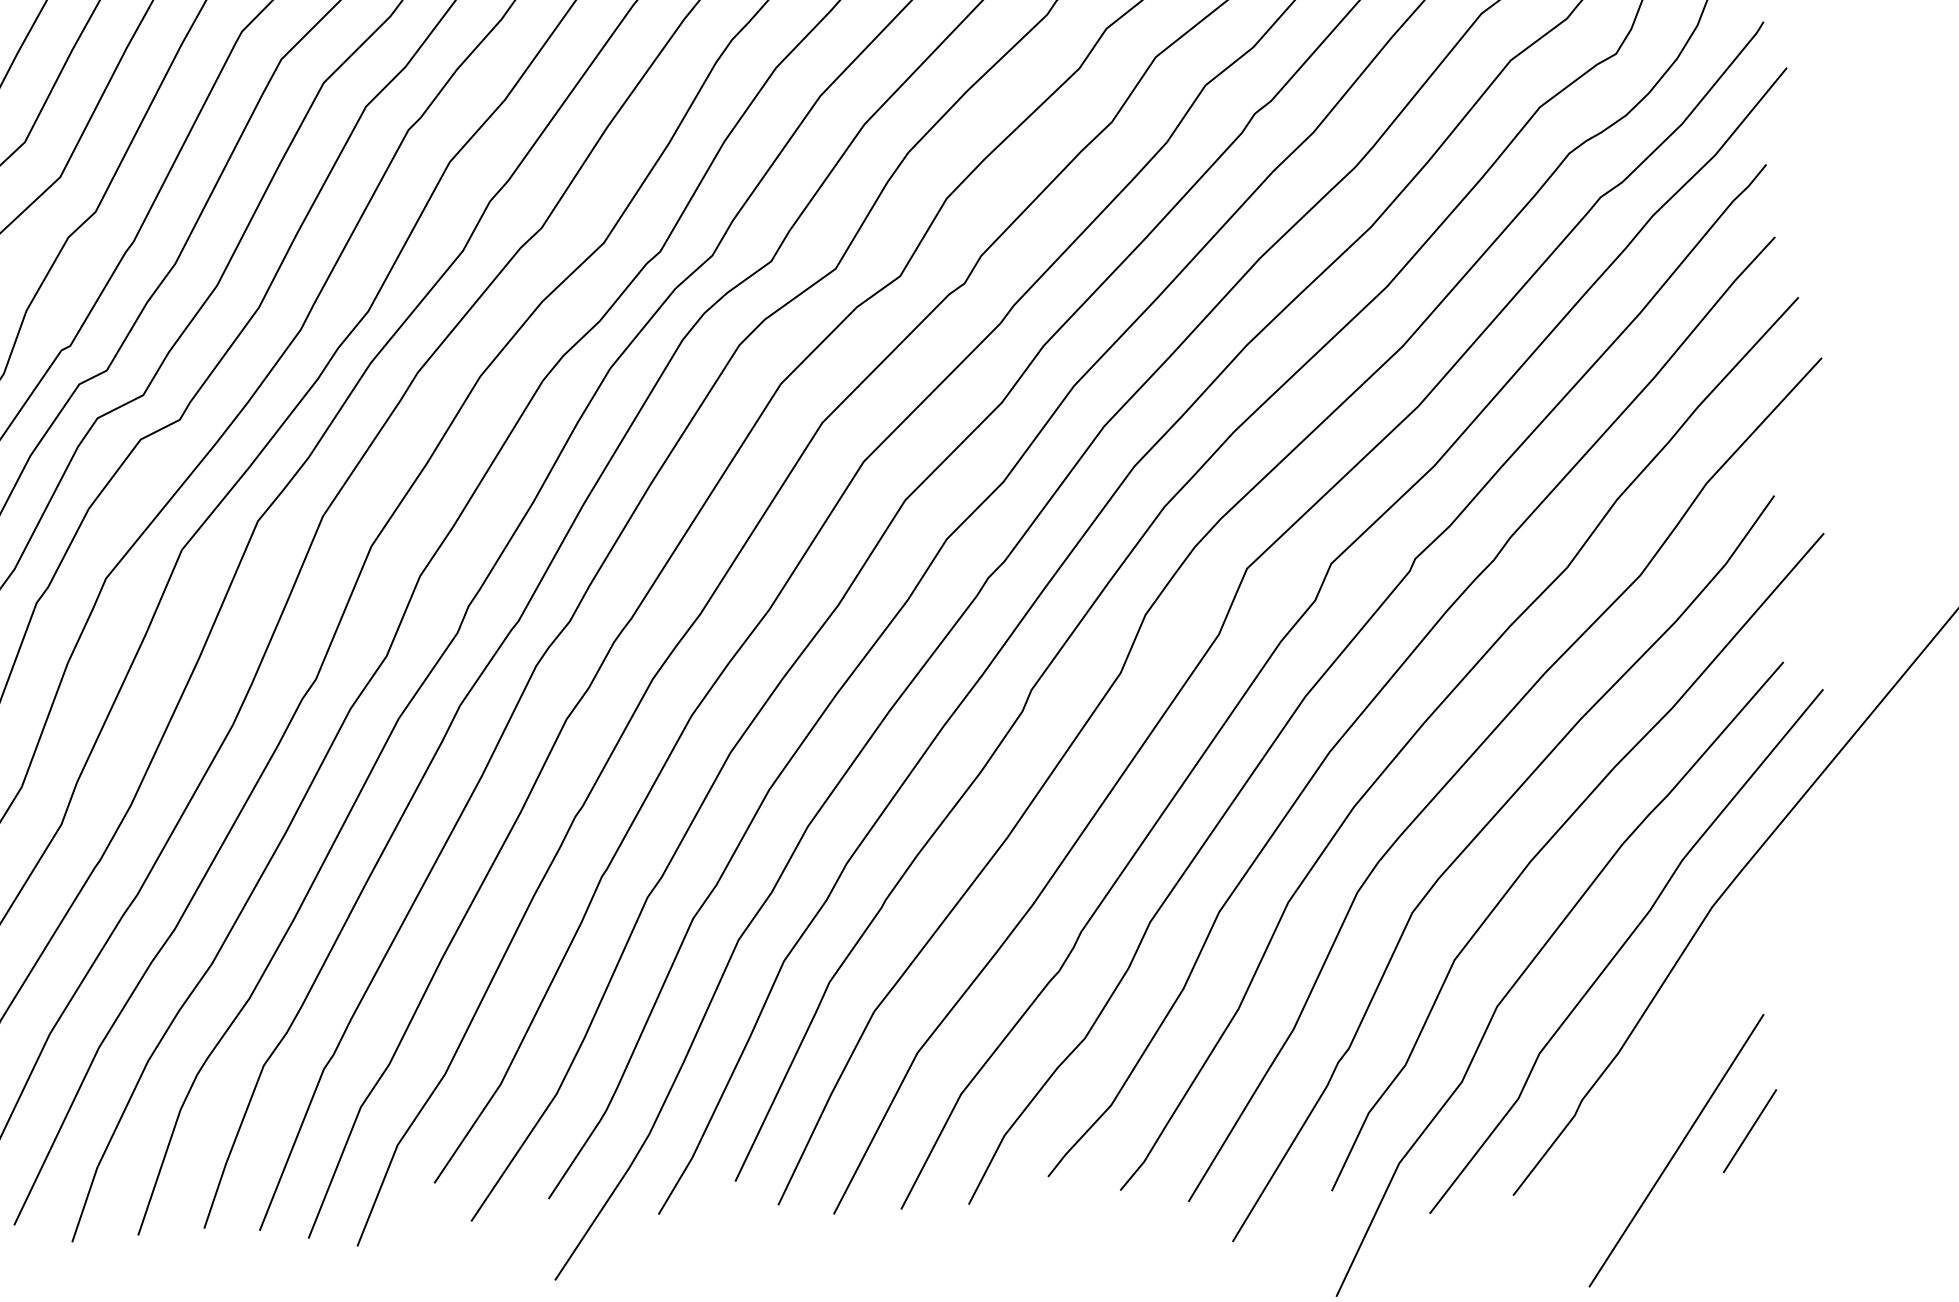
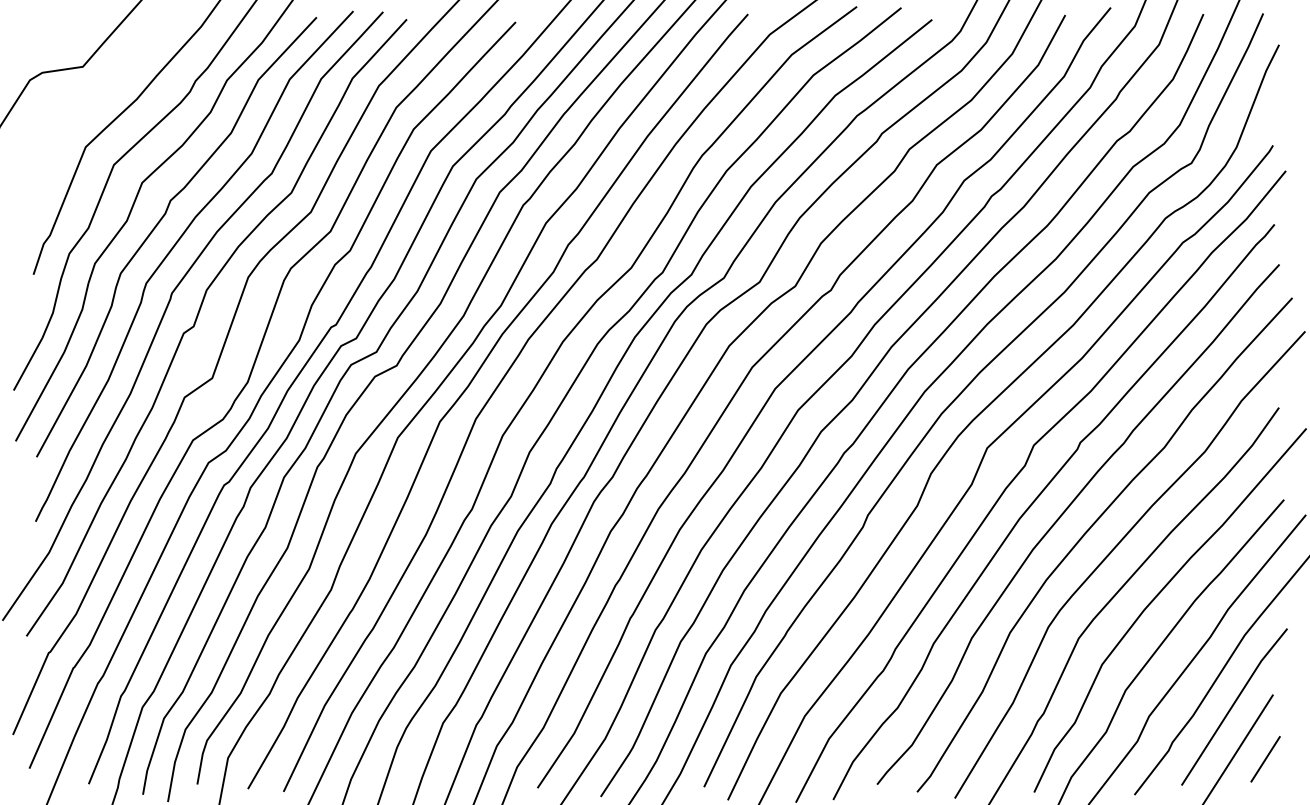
line: (1692, 1035) -> (1233, 706), added

